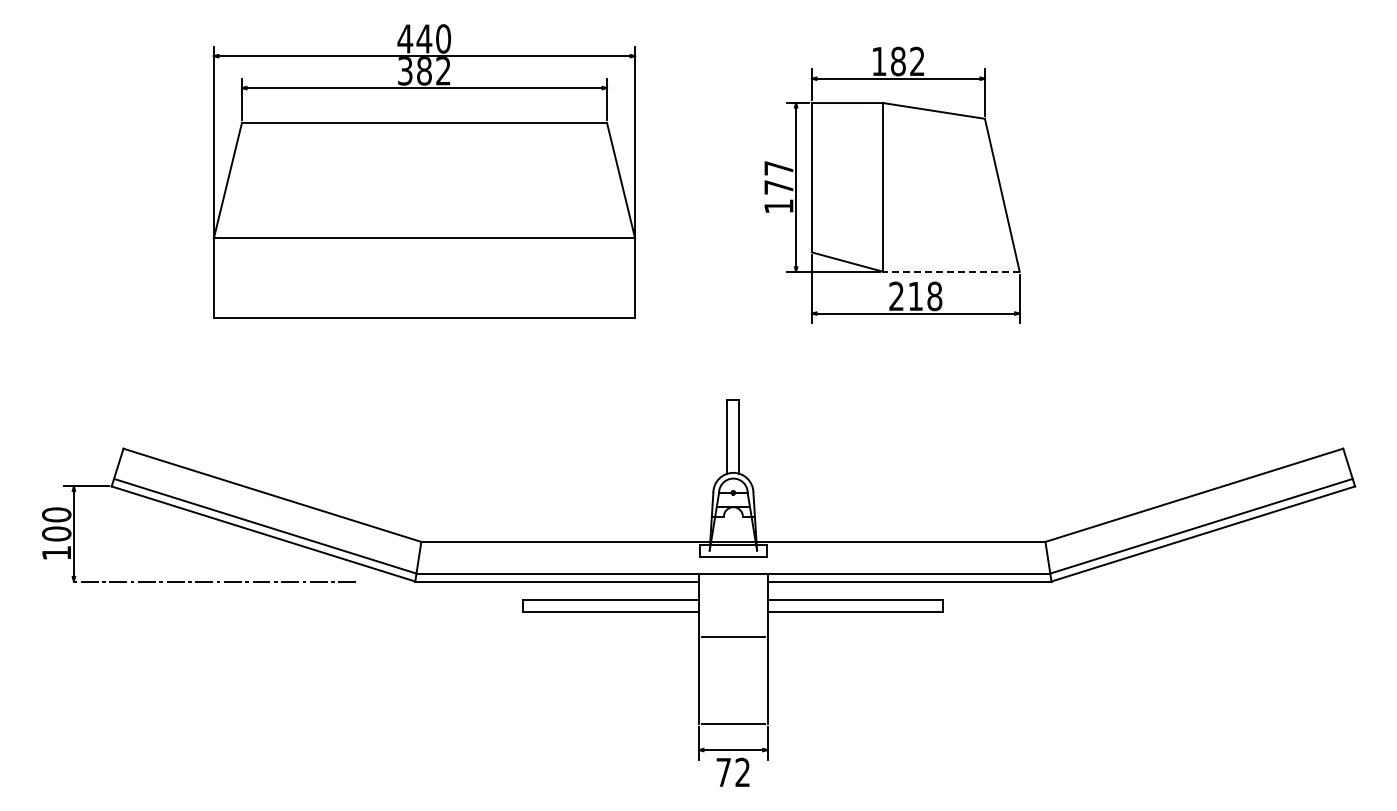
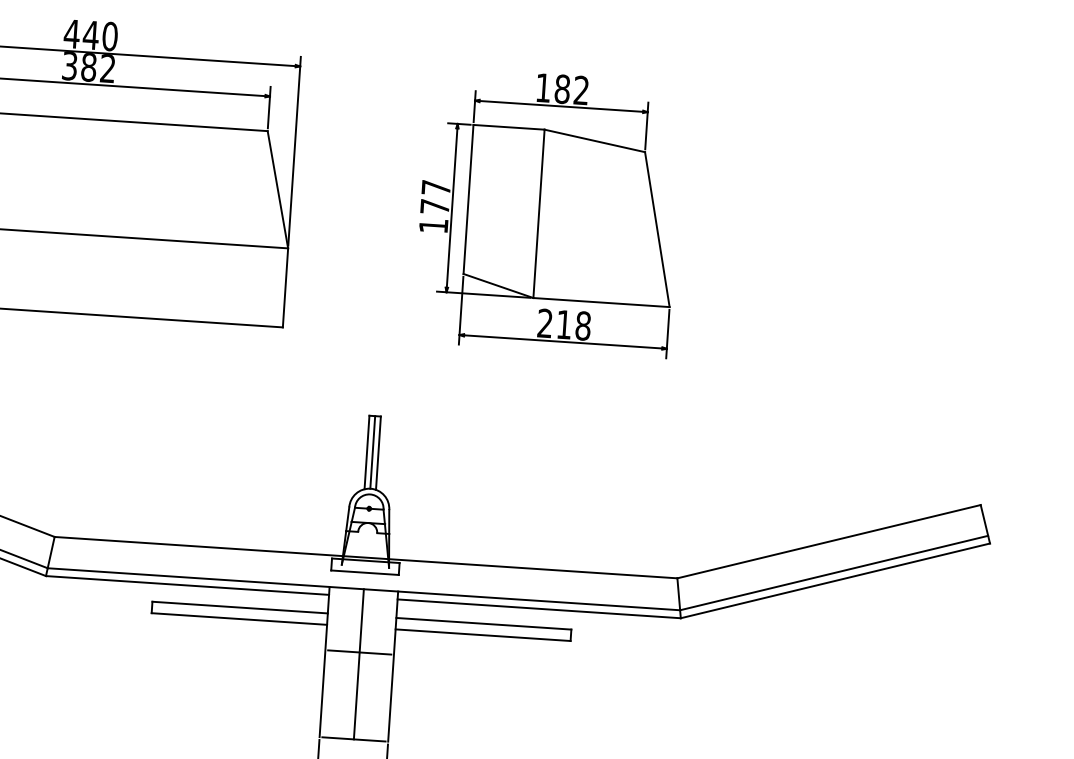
line: (950, 271) -> (600, 302), dashed -> solid
line: (733, 436) -> (373, 452), added
line: (733, 648) -> (359, 664), added

